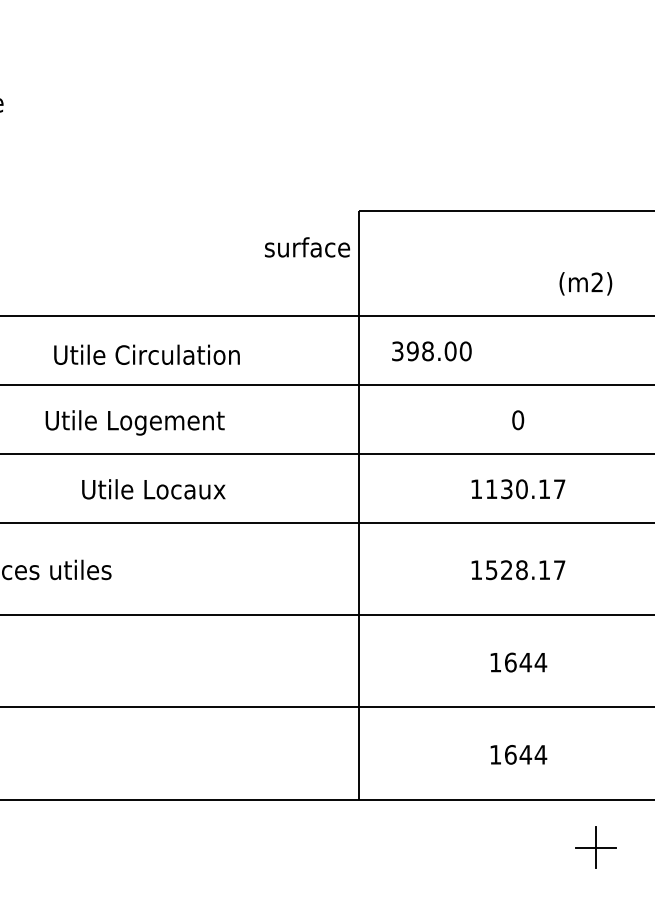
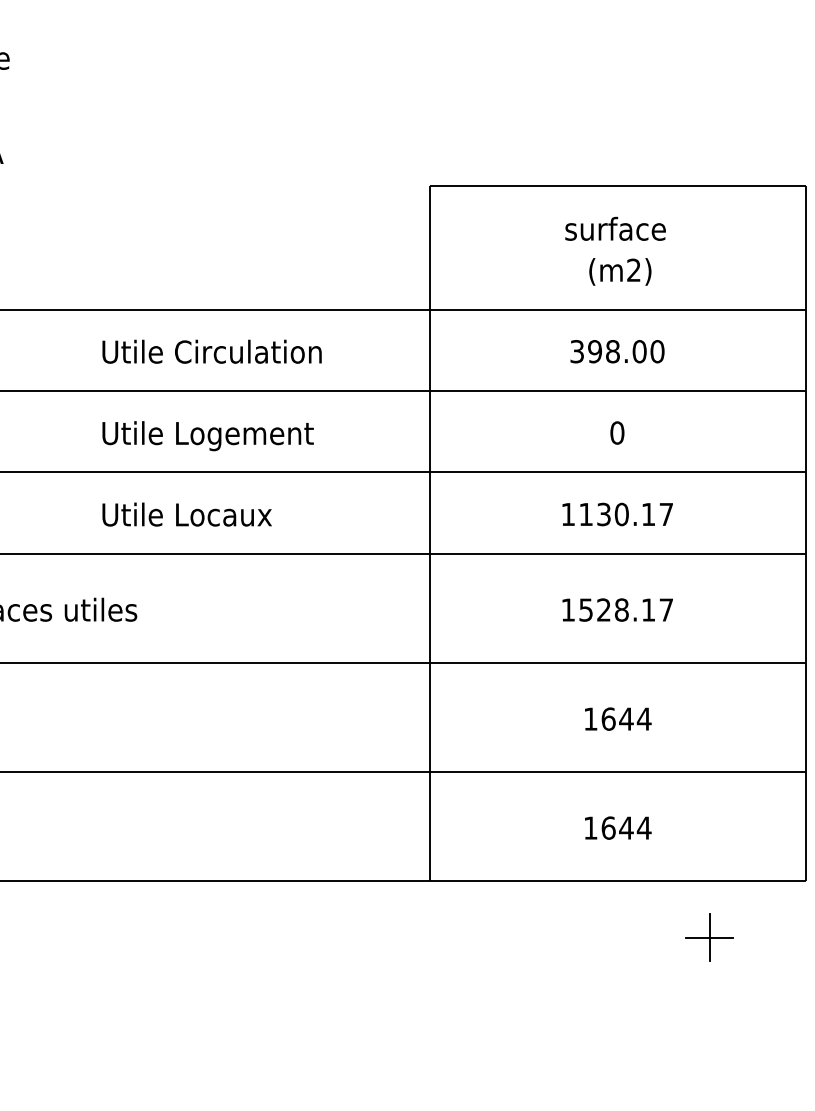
text: (307, 247) -> (615, 228), moved
text: (585, 283) -> (620, 271), moved
text: (431, 351) -> (617, 351), moved
text: (146, 354) -> (211, 351), moved
text: (134, 423) -> (207, 436), moved

